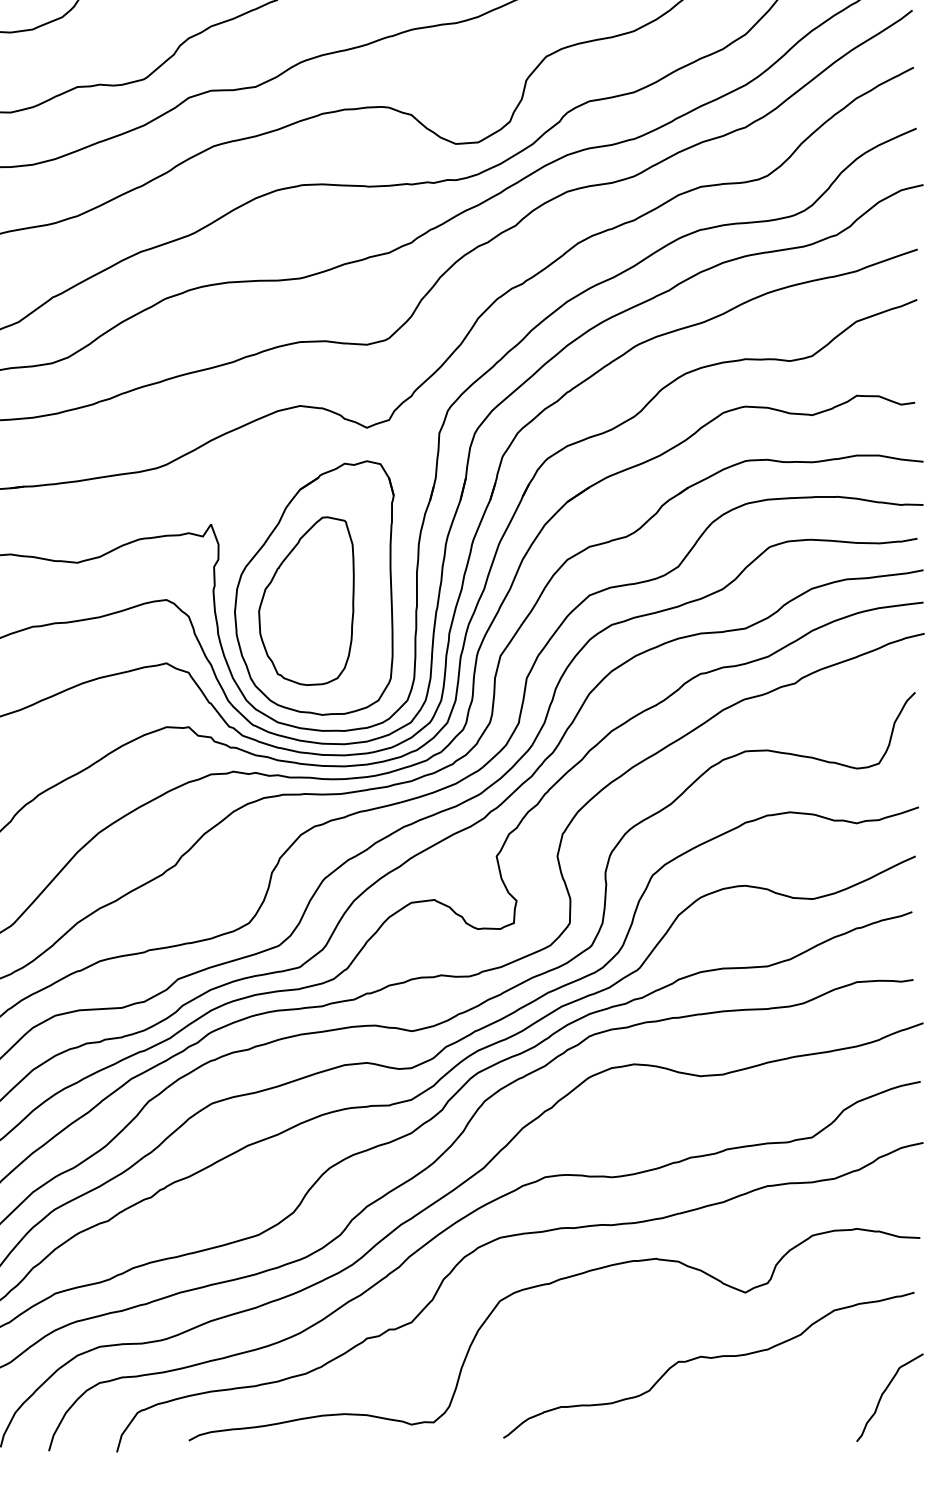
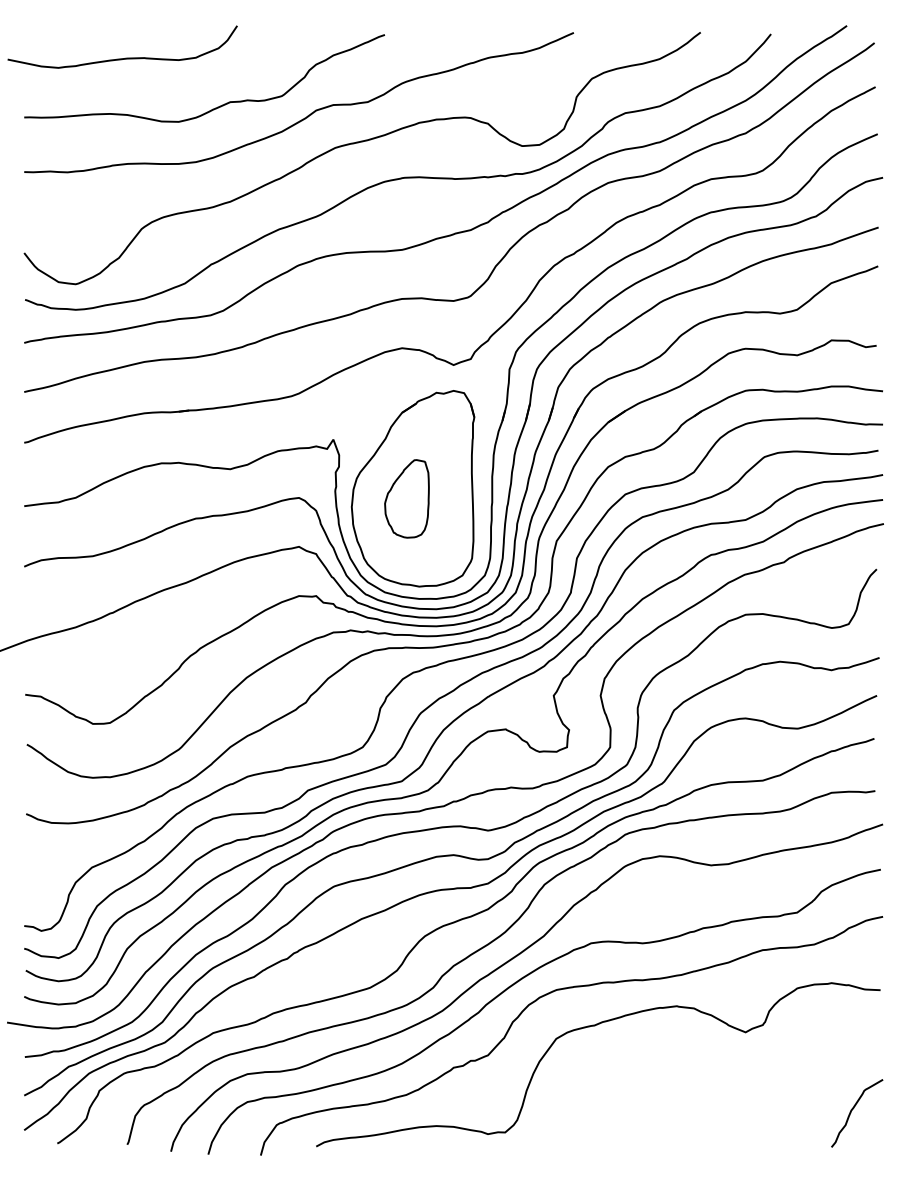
part: (305, 600) -> (406, 498), size x0.6
curve: (708, 1358) -> (717, 1083), removed

